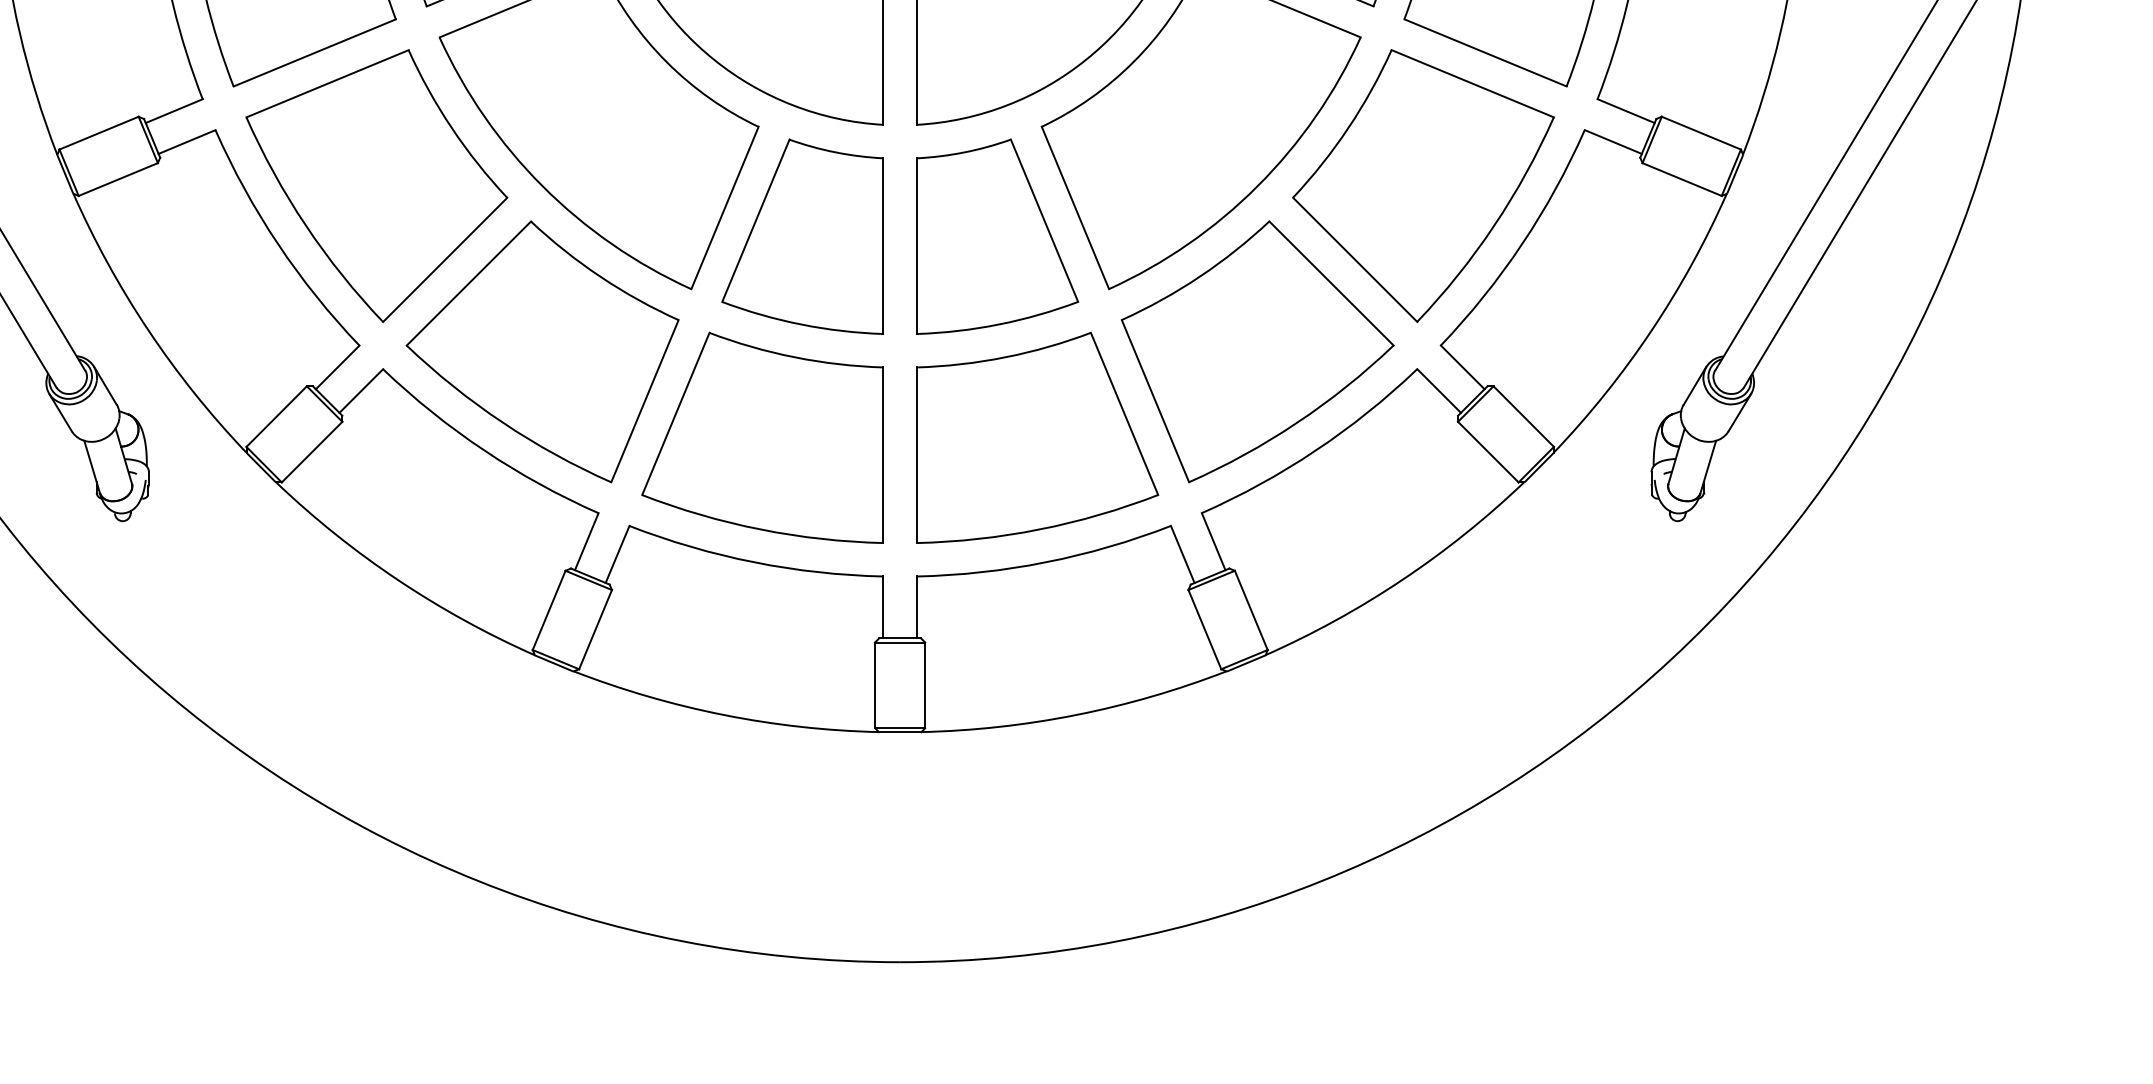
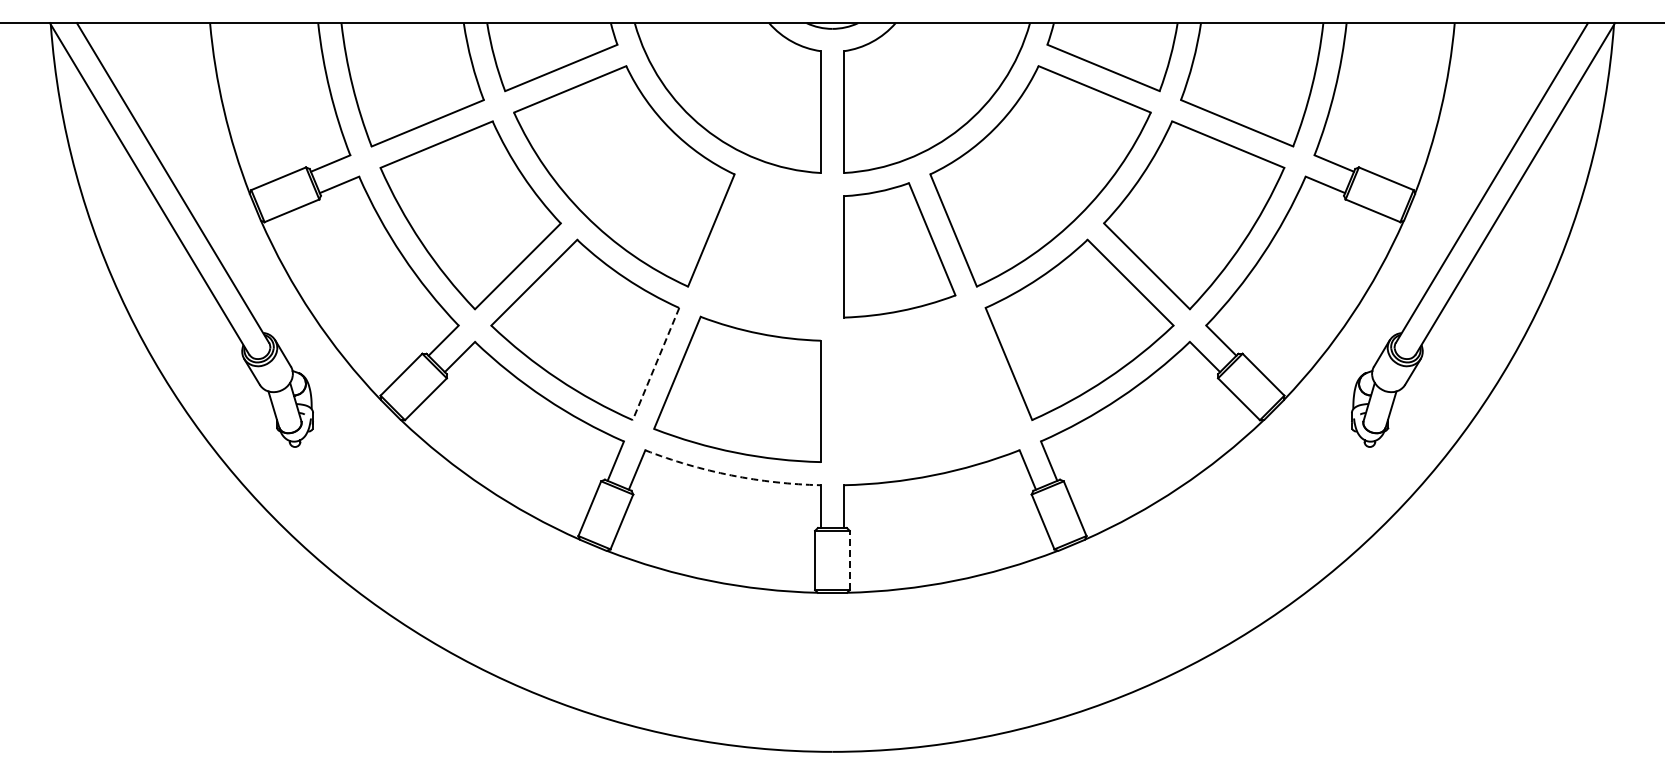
part: (801, 236) -> (764, 250), removed
line: (645, 401) -> (656, 364), solid -> dashed
part: (1037, 436) -> (927, 388), removed
arc: (754, 562) -> (731, 475), solid -> dashed
line: (924, 685) -> (849, 560), solid -> dashed

